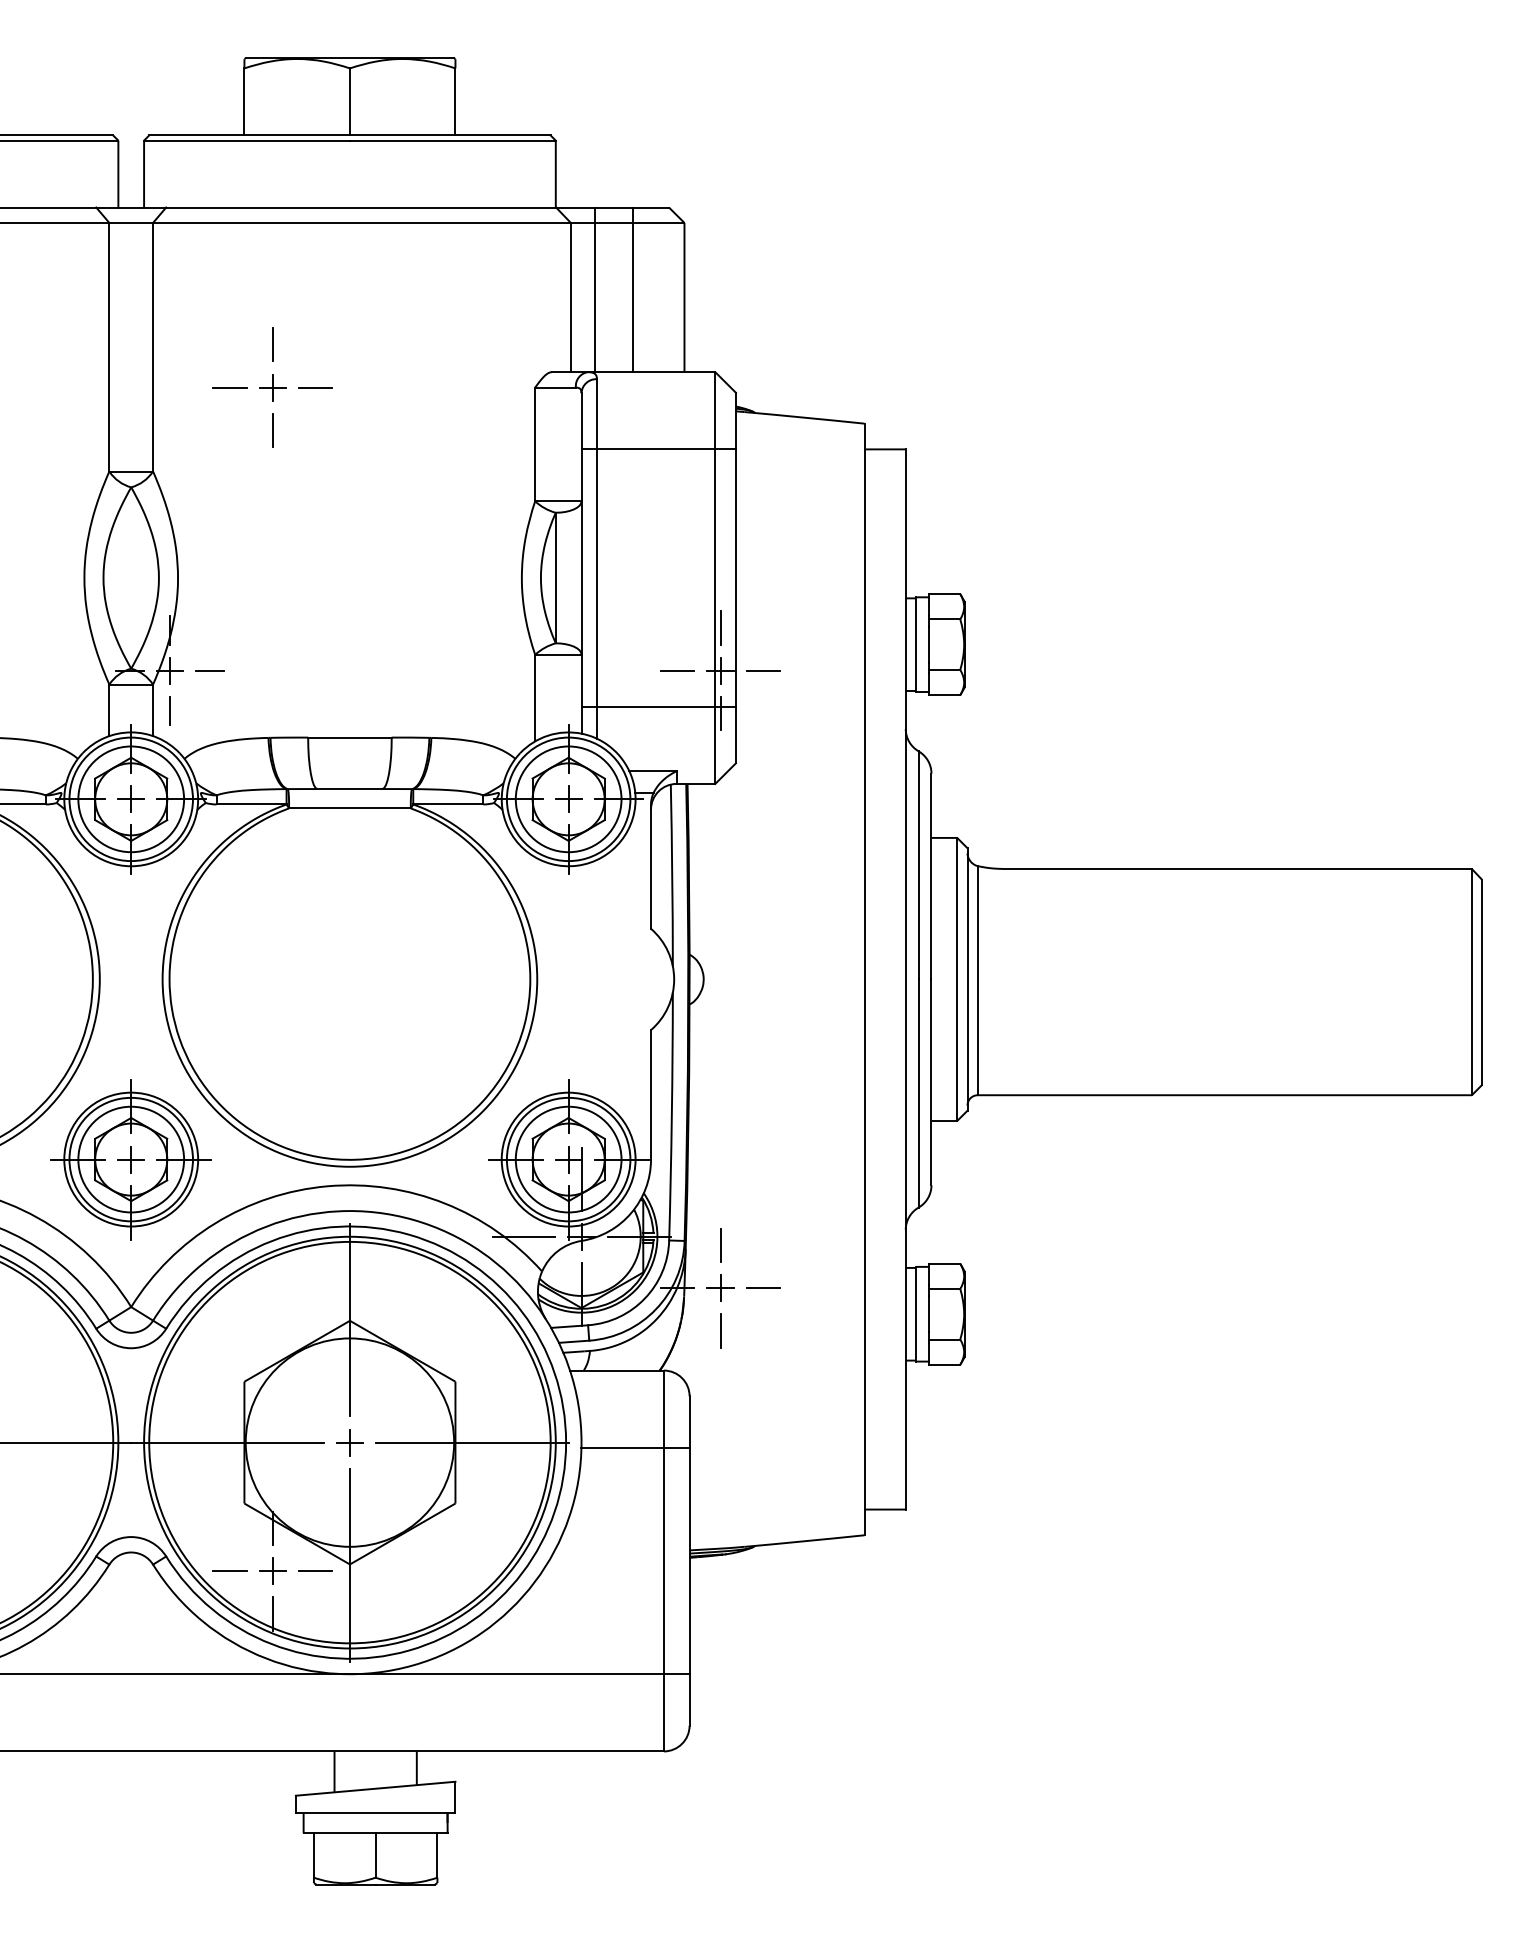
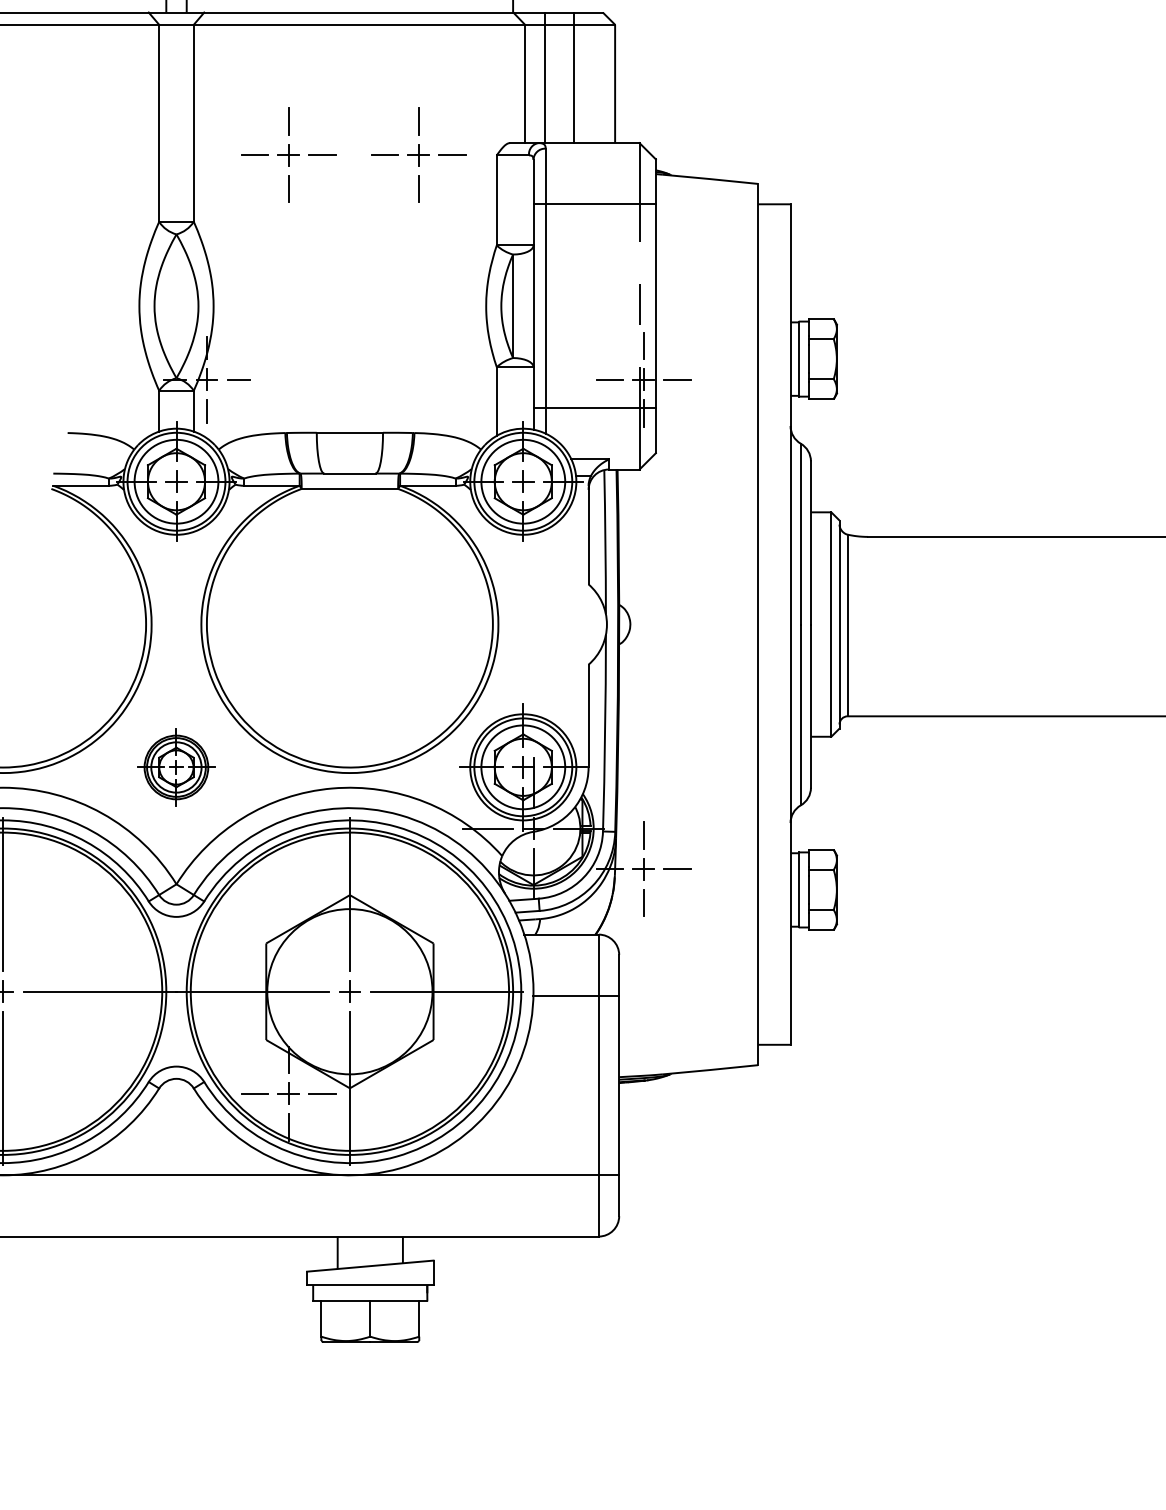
part: (436, 387) -> (418, 155), added
line: (715, 578) -> (639, 306), solid -> dashed
part: (130, 1159) -> (175, 767), size x0.6

